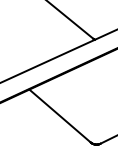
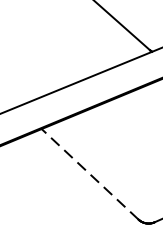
line: (59, 115) -> (89, 173), solid -> dashed

